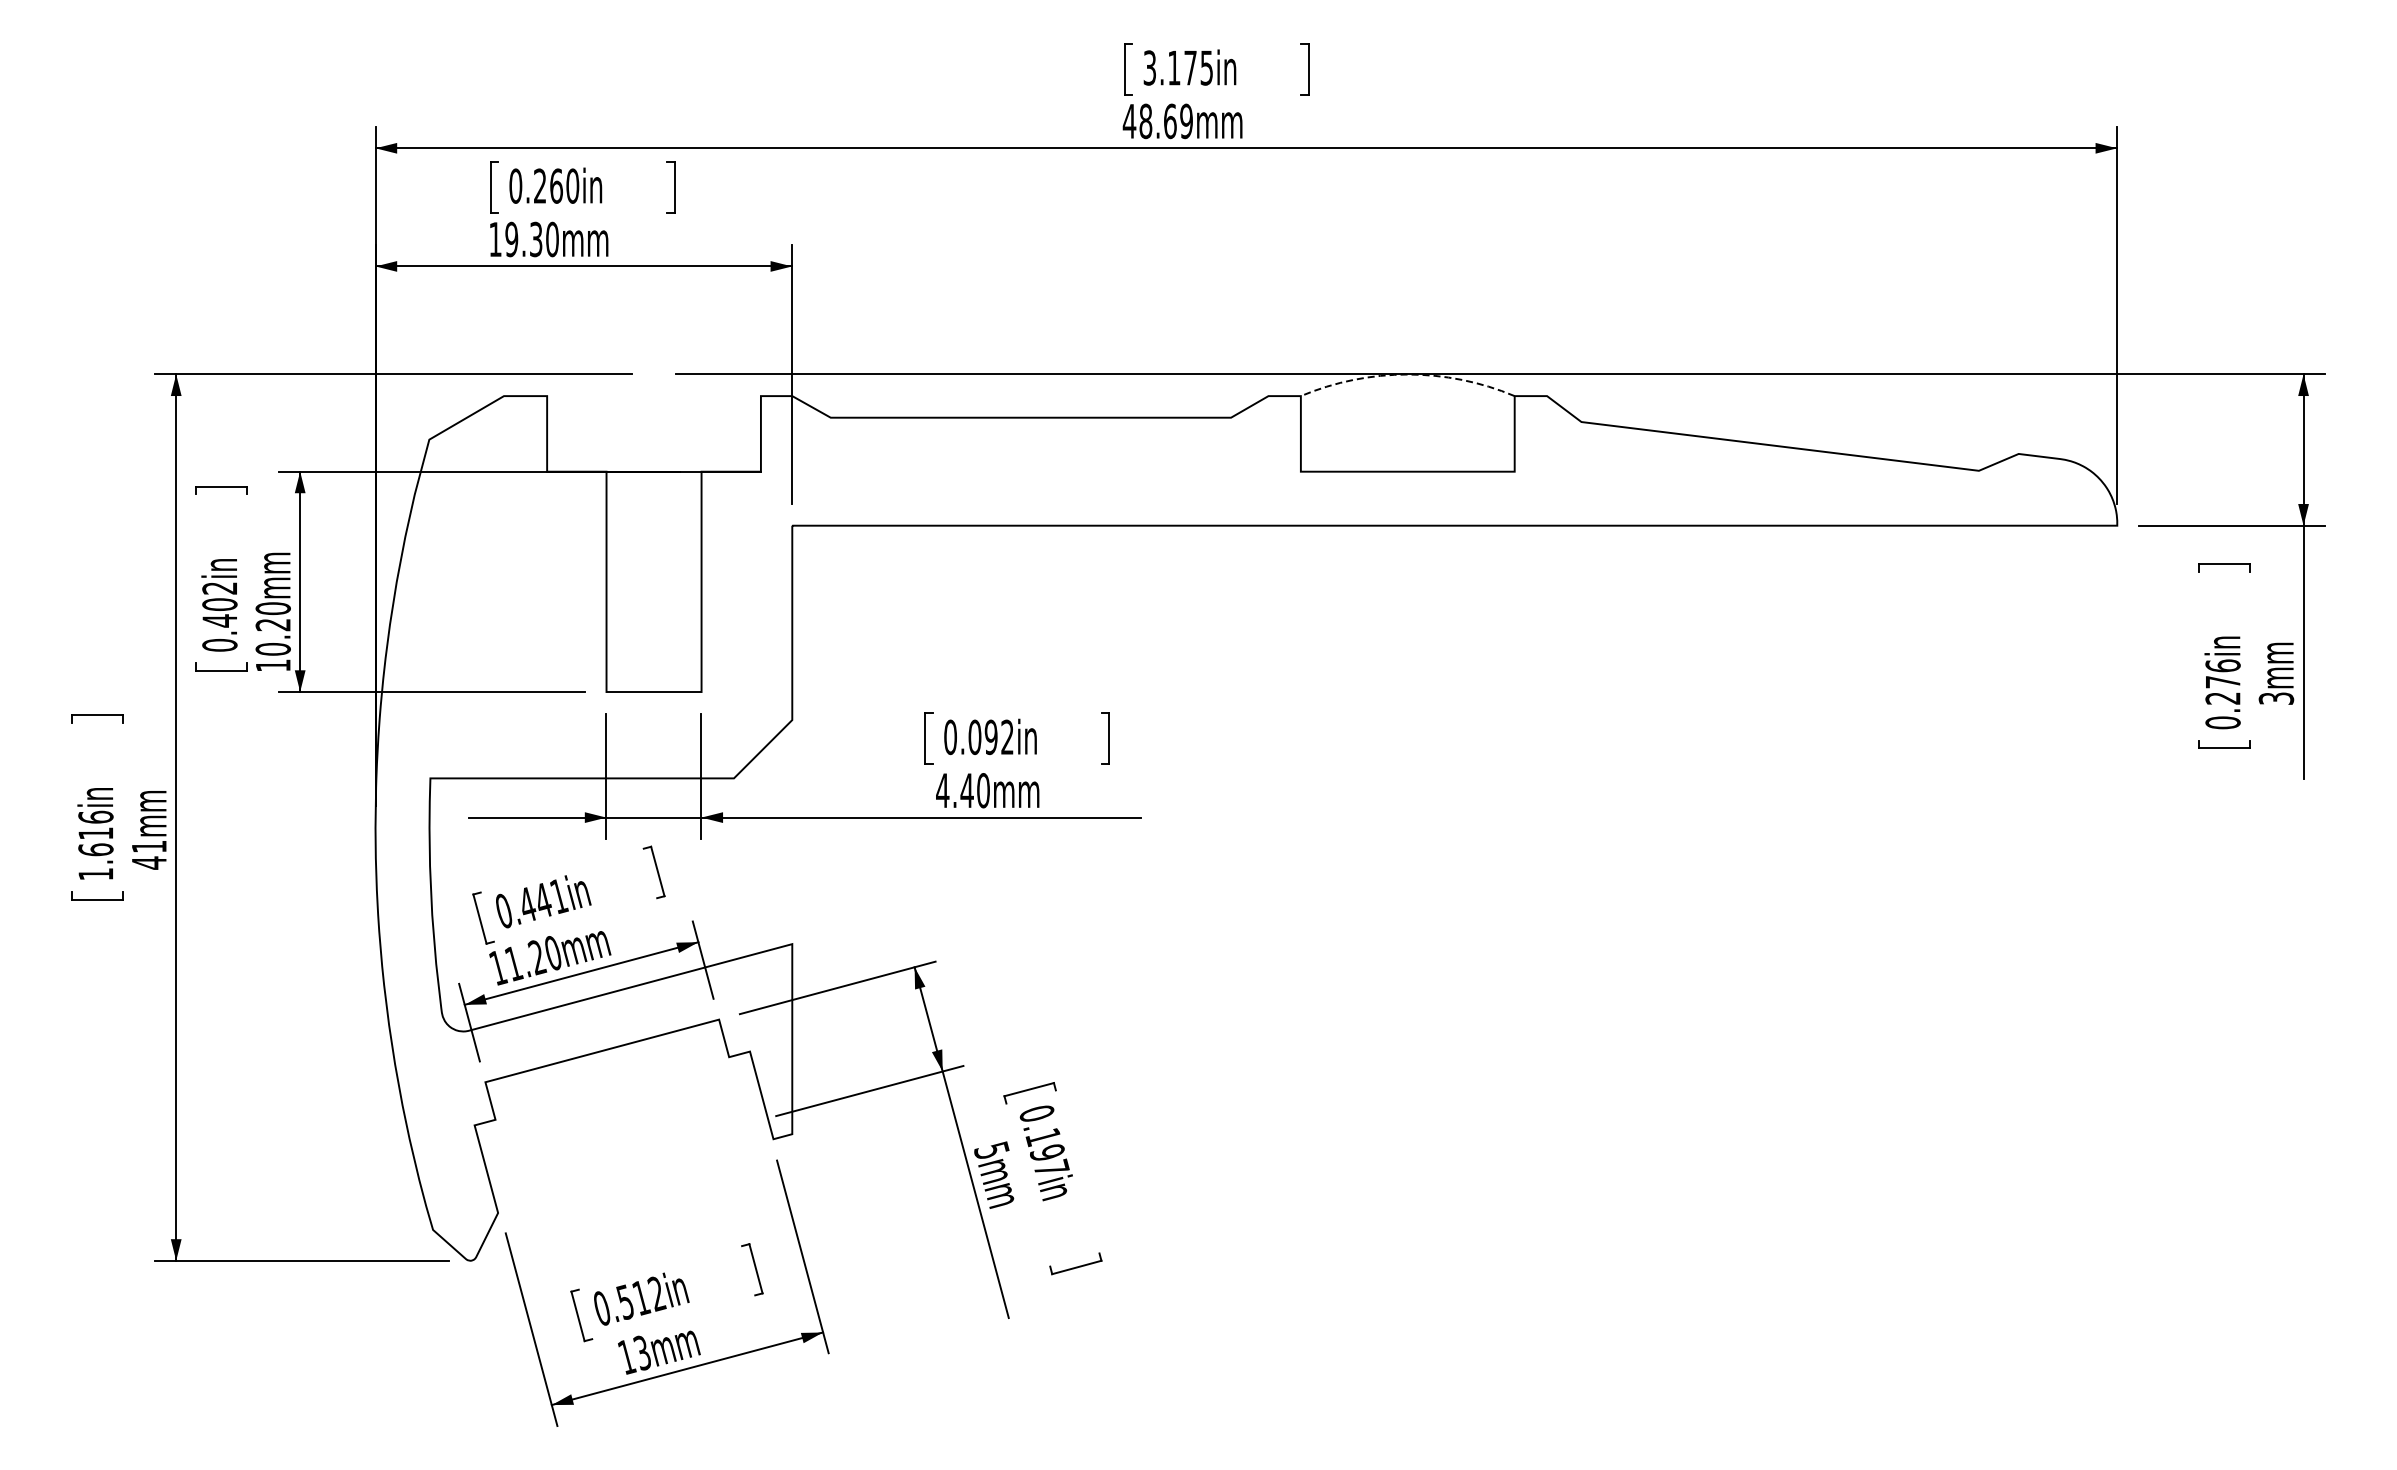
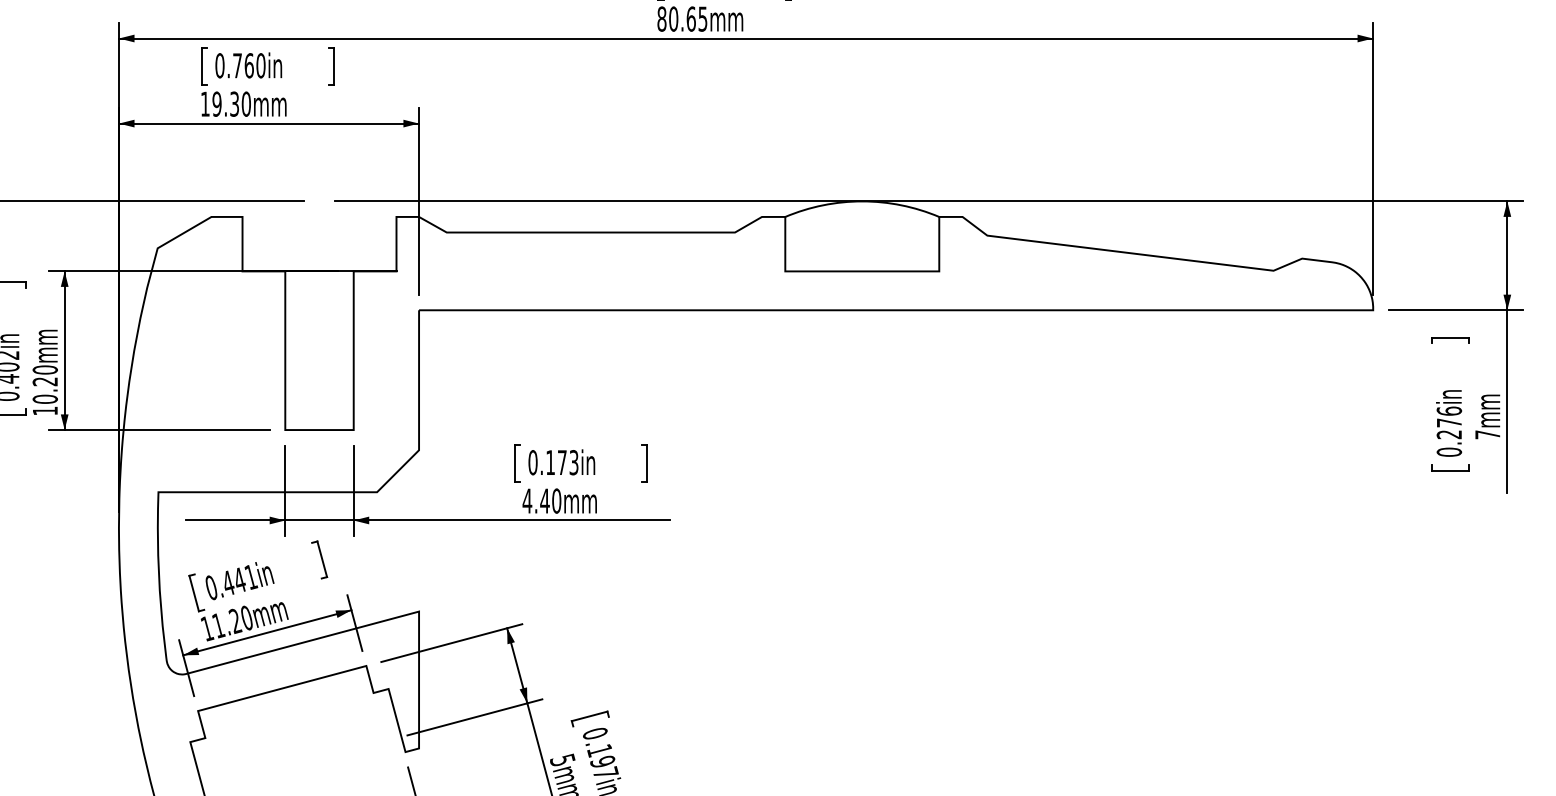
text: (1157, 121) -> (682, 19), 48.69mm -> 80.65mm
text: (540, 185) -> (237, 65), 0.260in -> 0.760in
arc: (1407, 374) -> (862, 201), dashed -> solid
text: (2276, 698) -> (1487, 434), 3mm -> 7mm
text: (990, 737) -> (561, 462), 0.092in -> 0.173in

